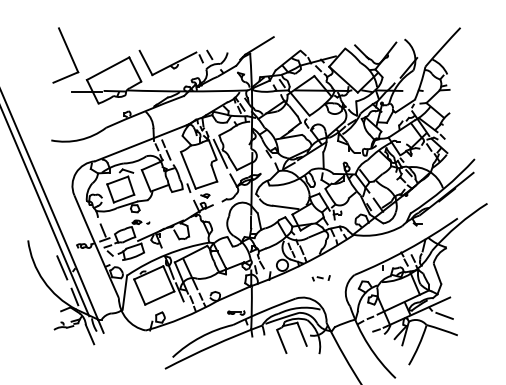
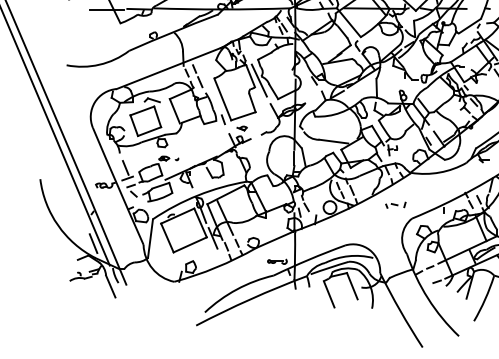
line: (62, 267) -> (79, 210), removed
part: (320, 278) -> (394, 205), moved

